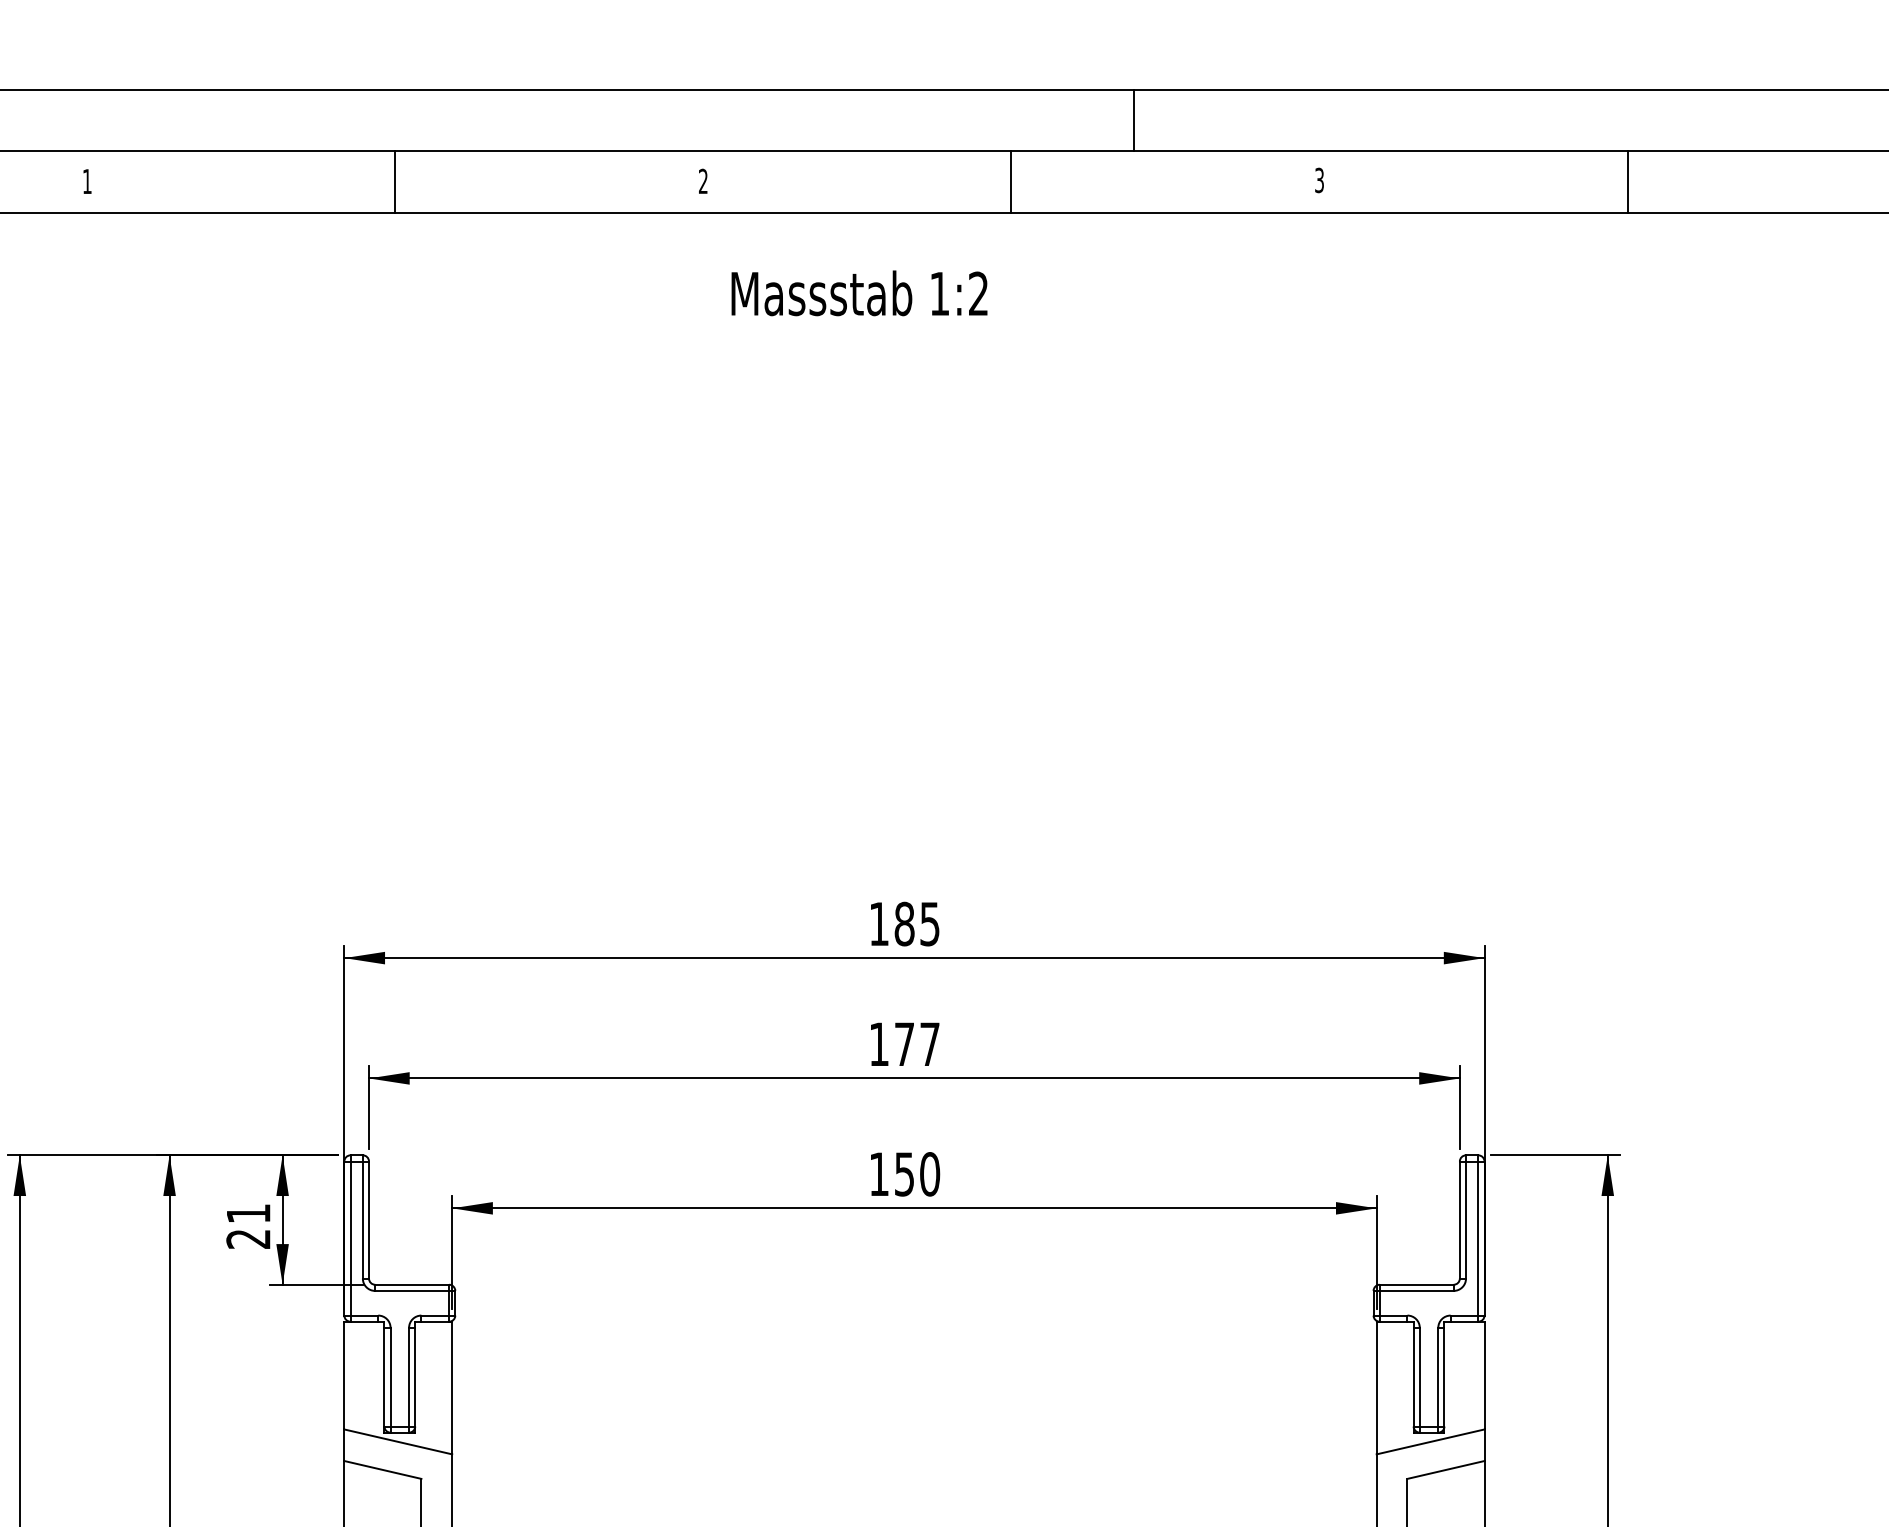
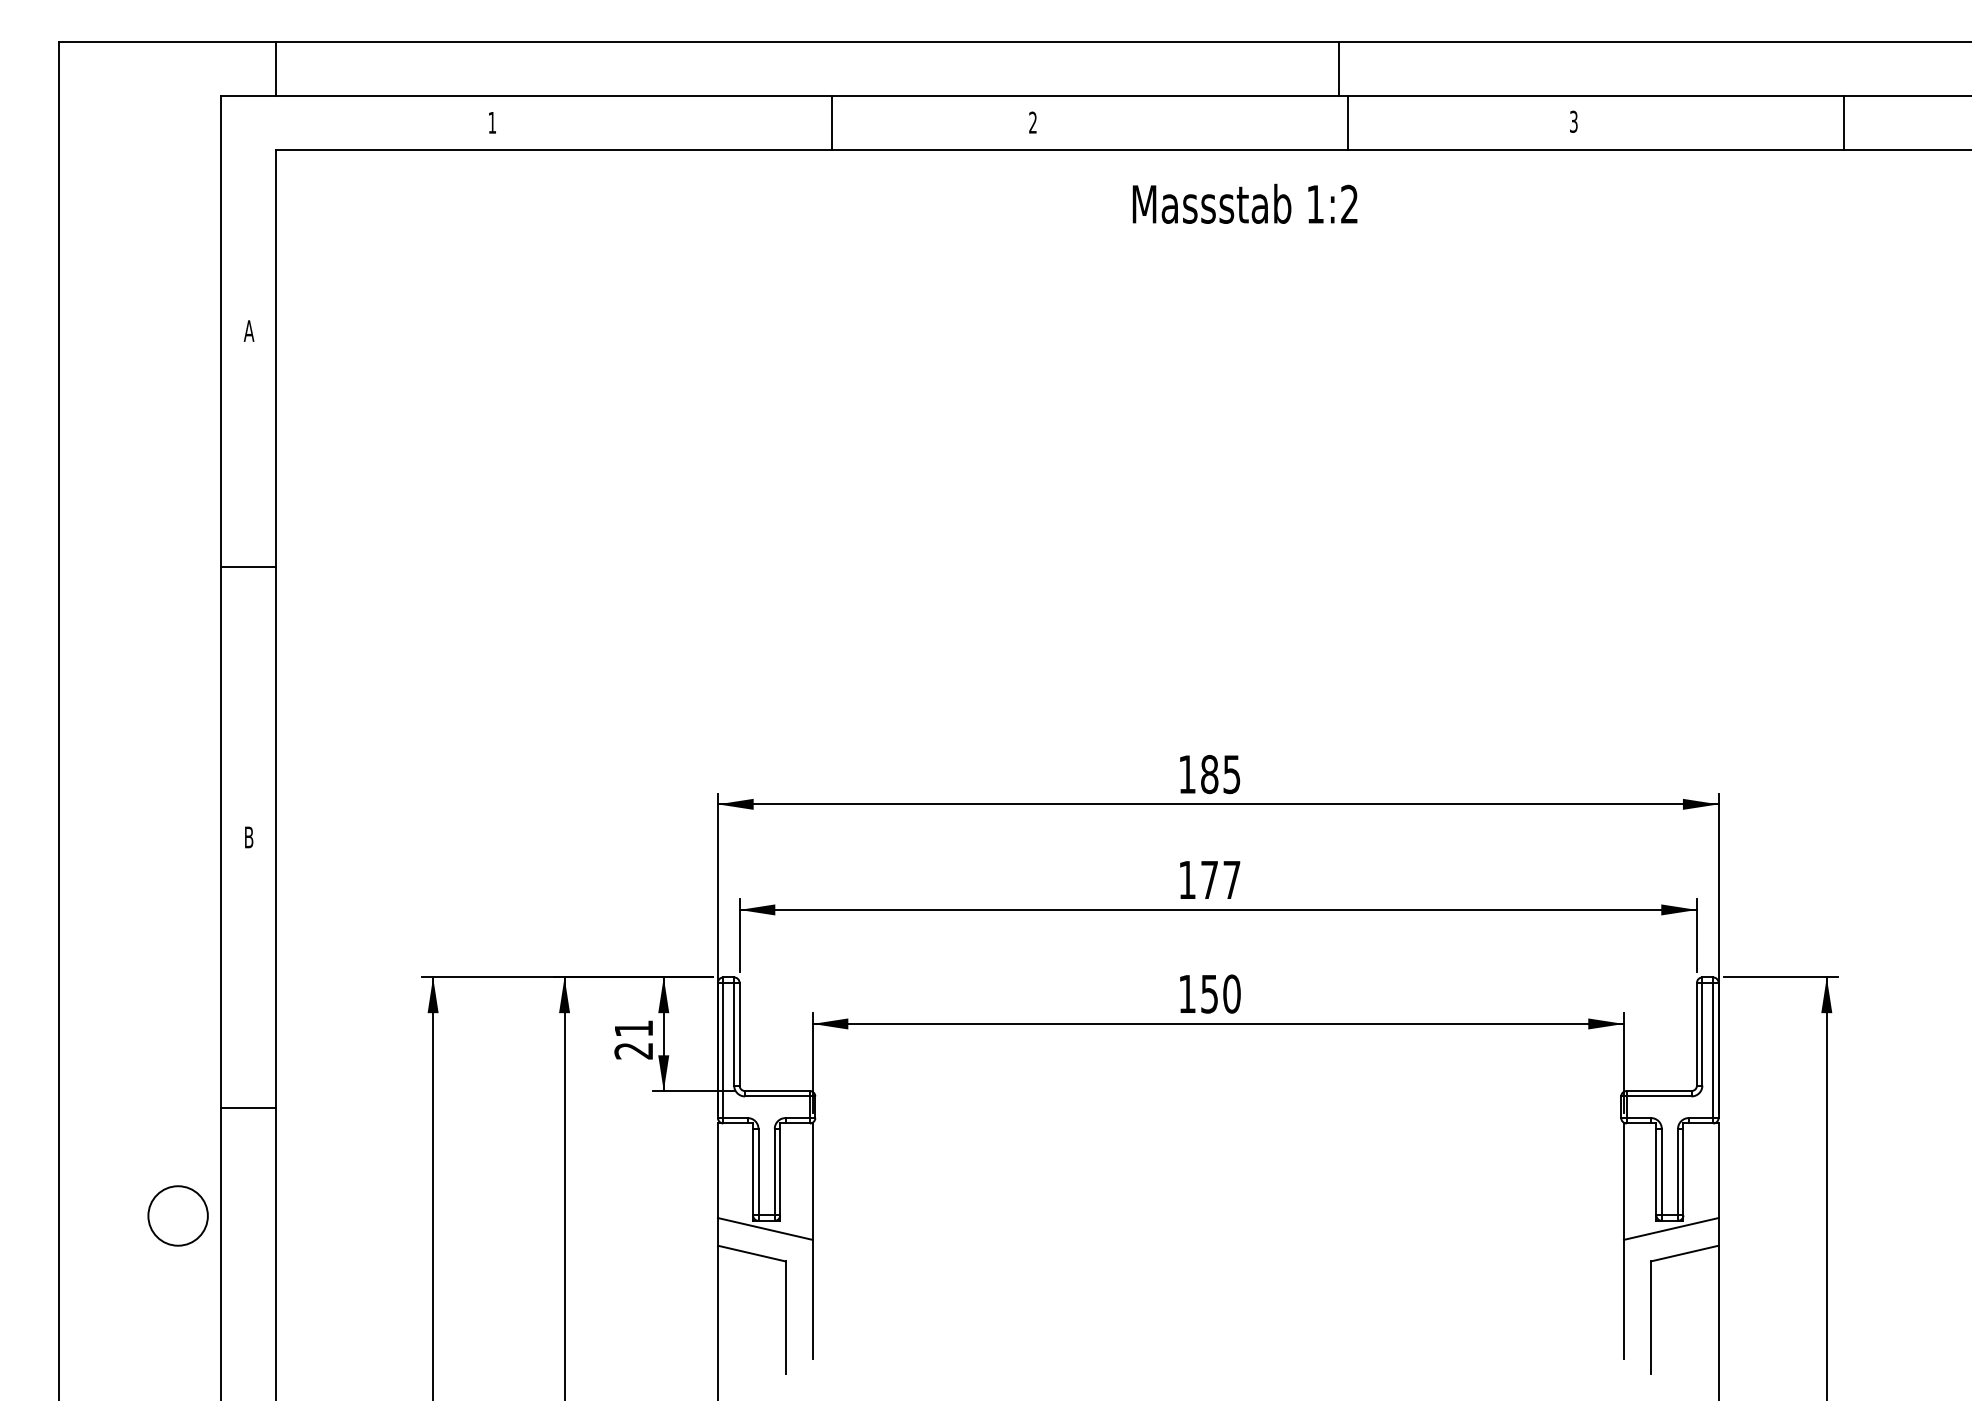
line: (1134, 120) -> (1339, 69), moved
line: (395, 182) -> (832, 123), moved
line: (1011, 182) -> (1348, 123), moved
text: (858, 292) -> (1244, 203), moved

